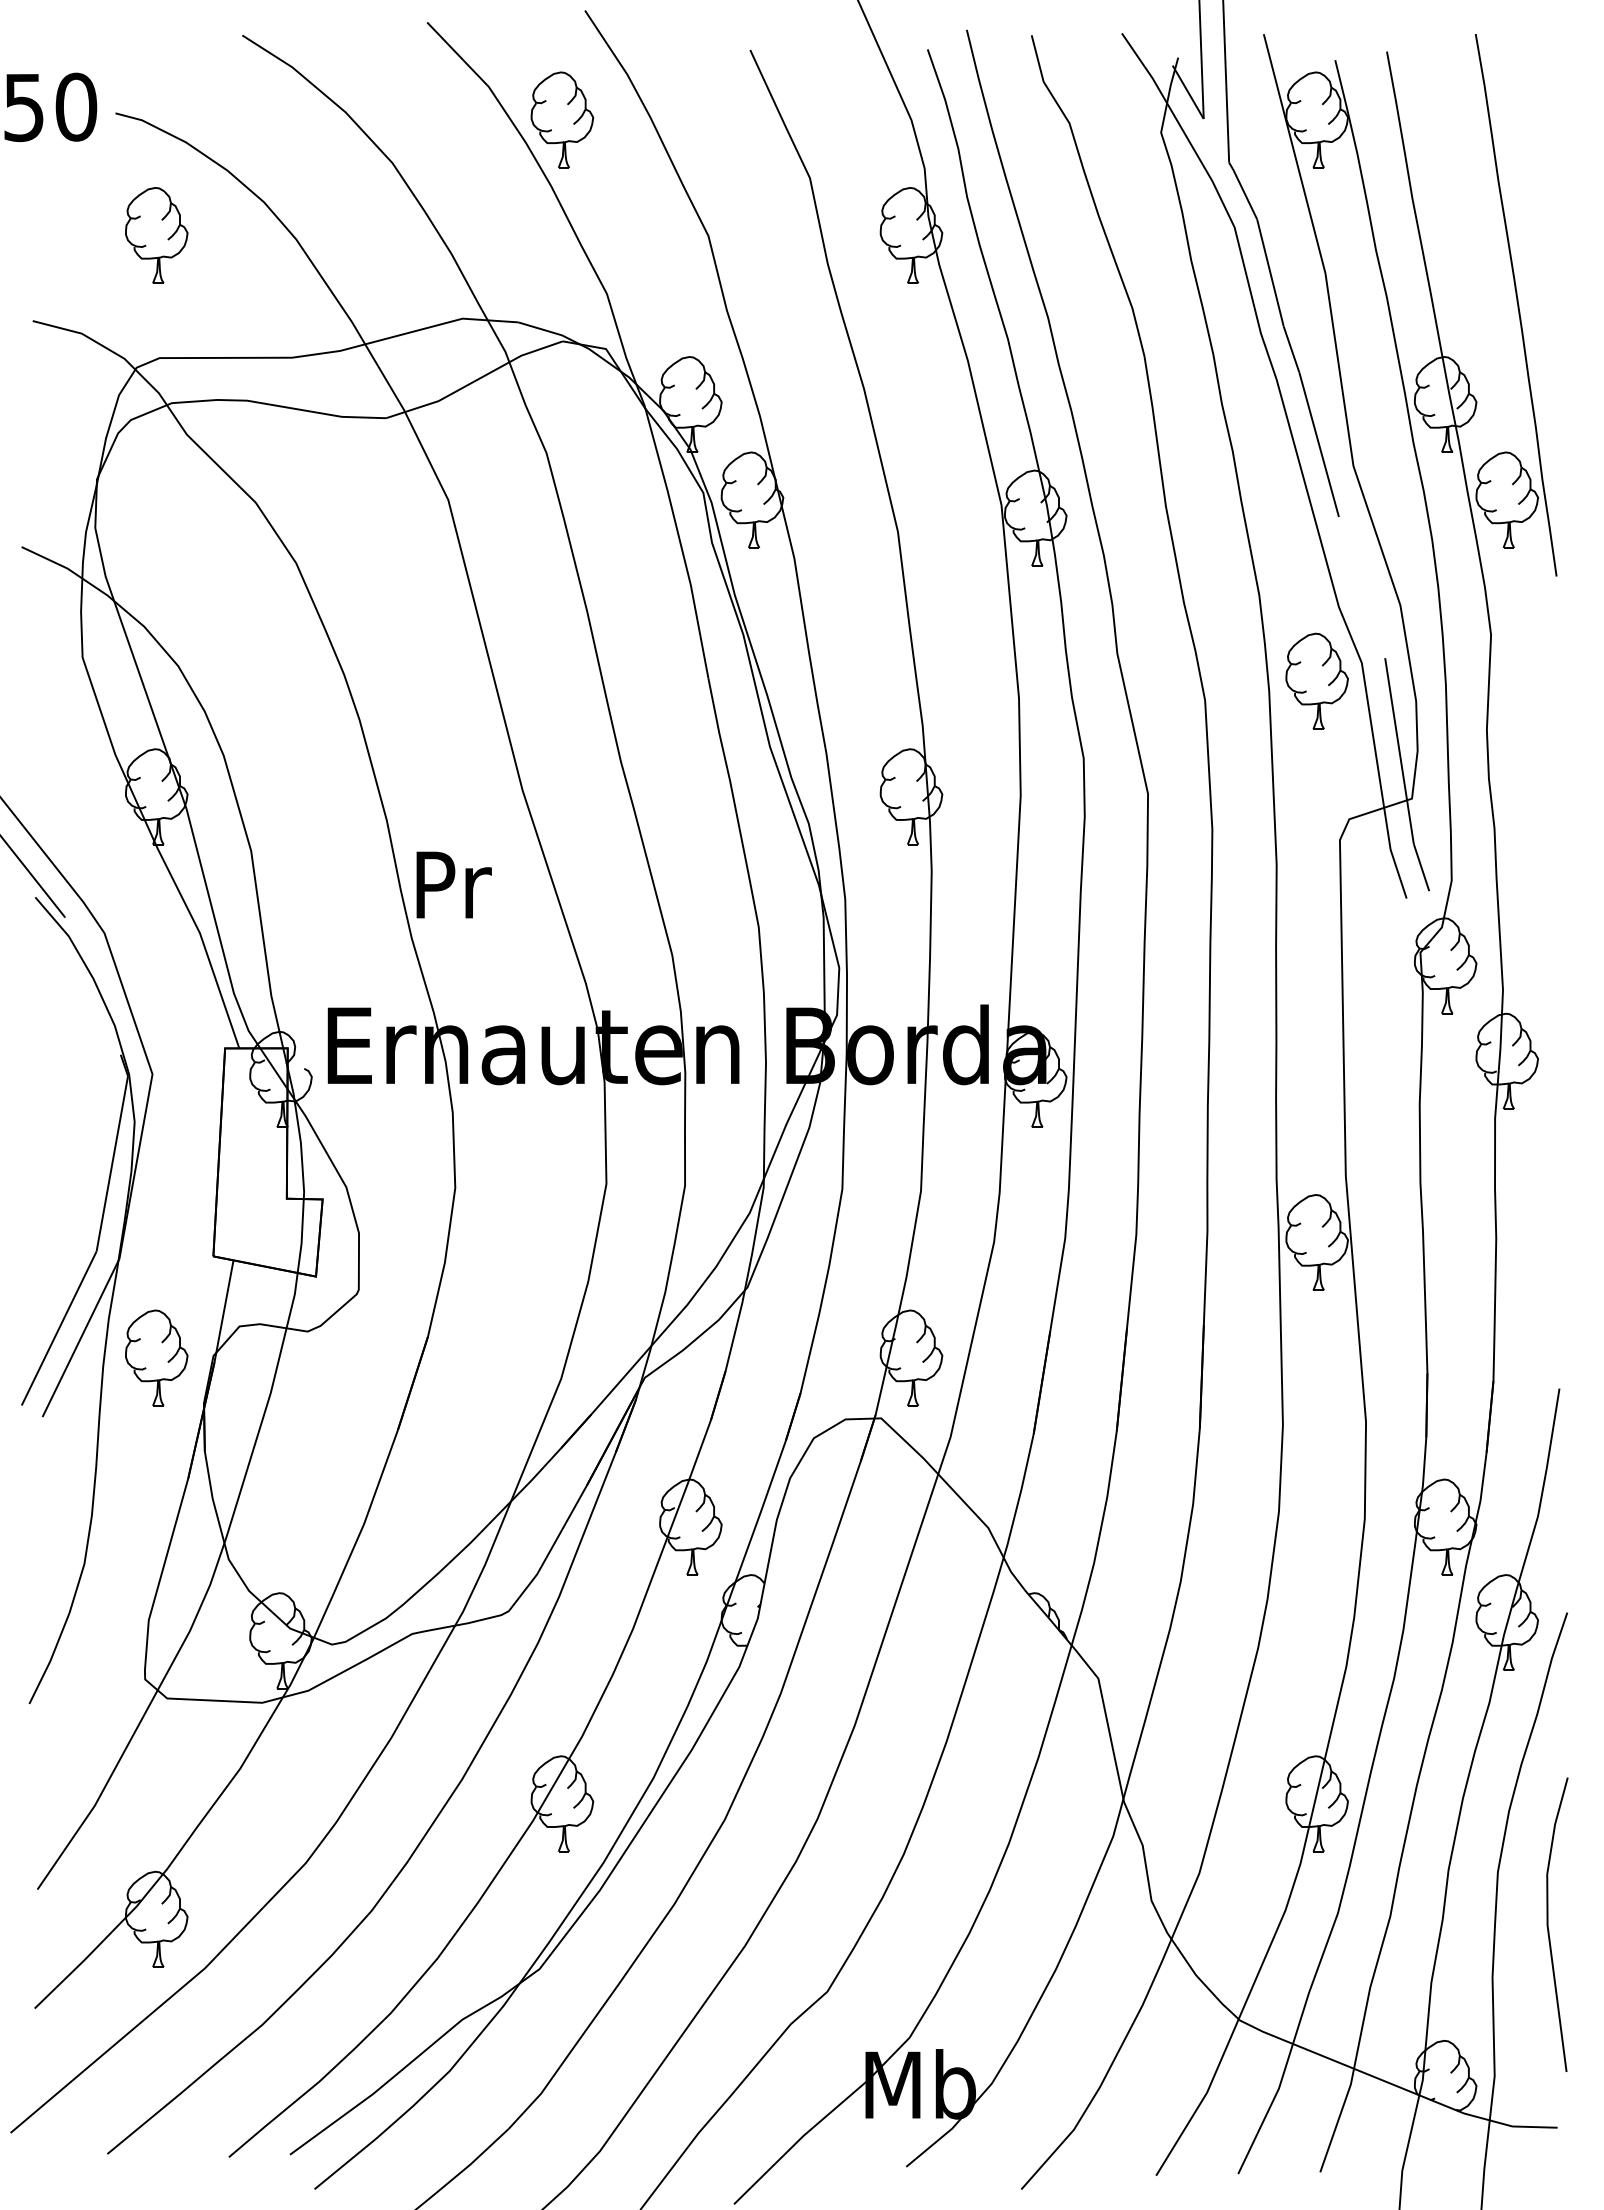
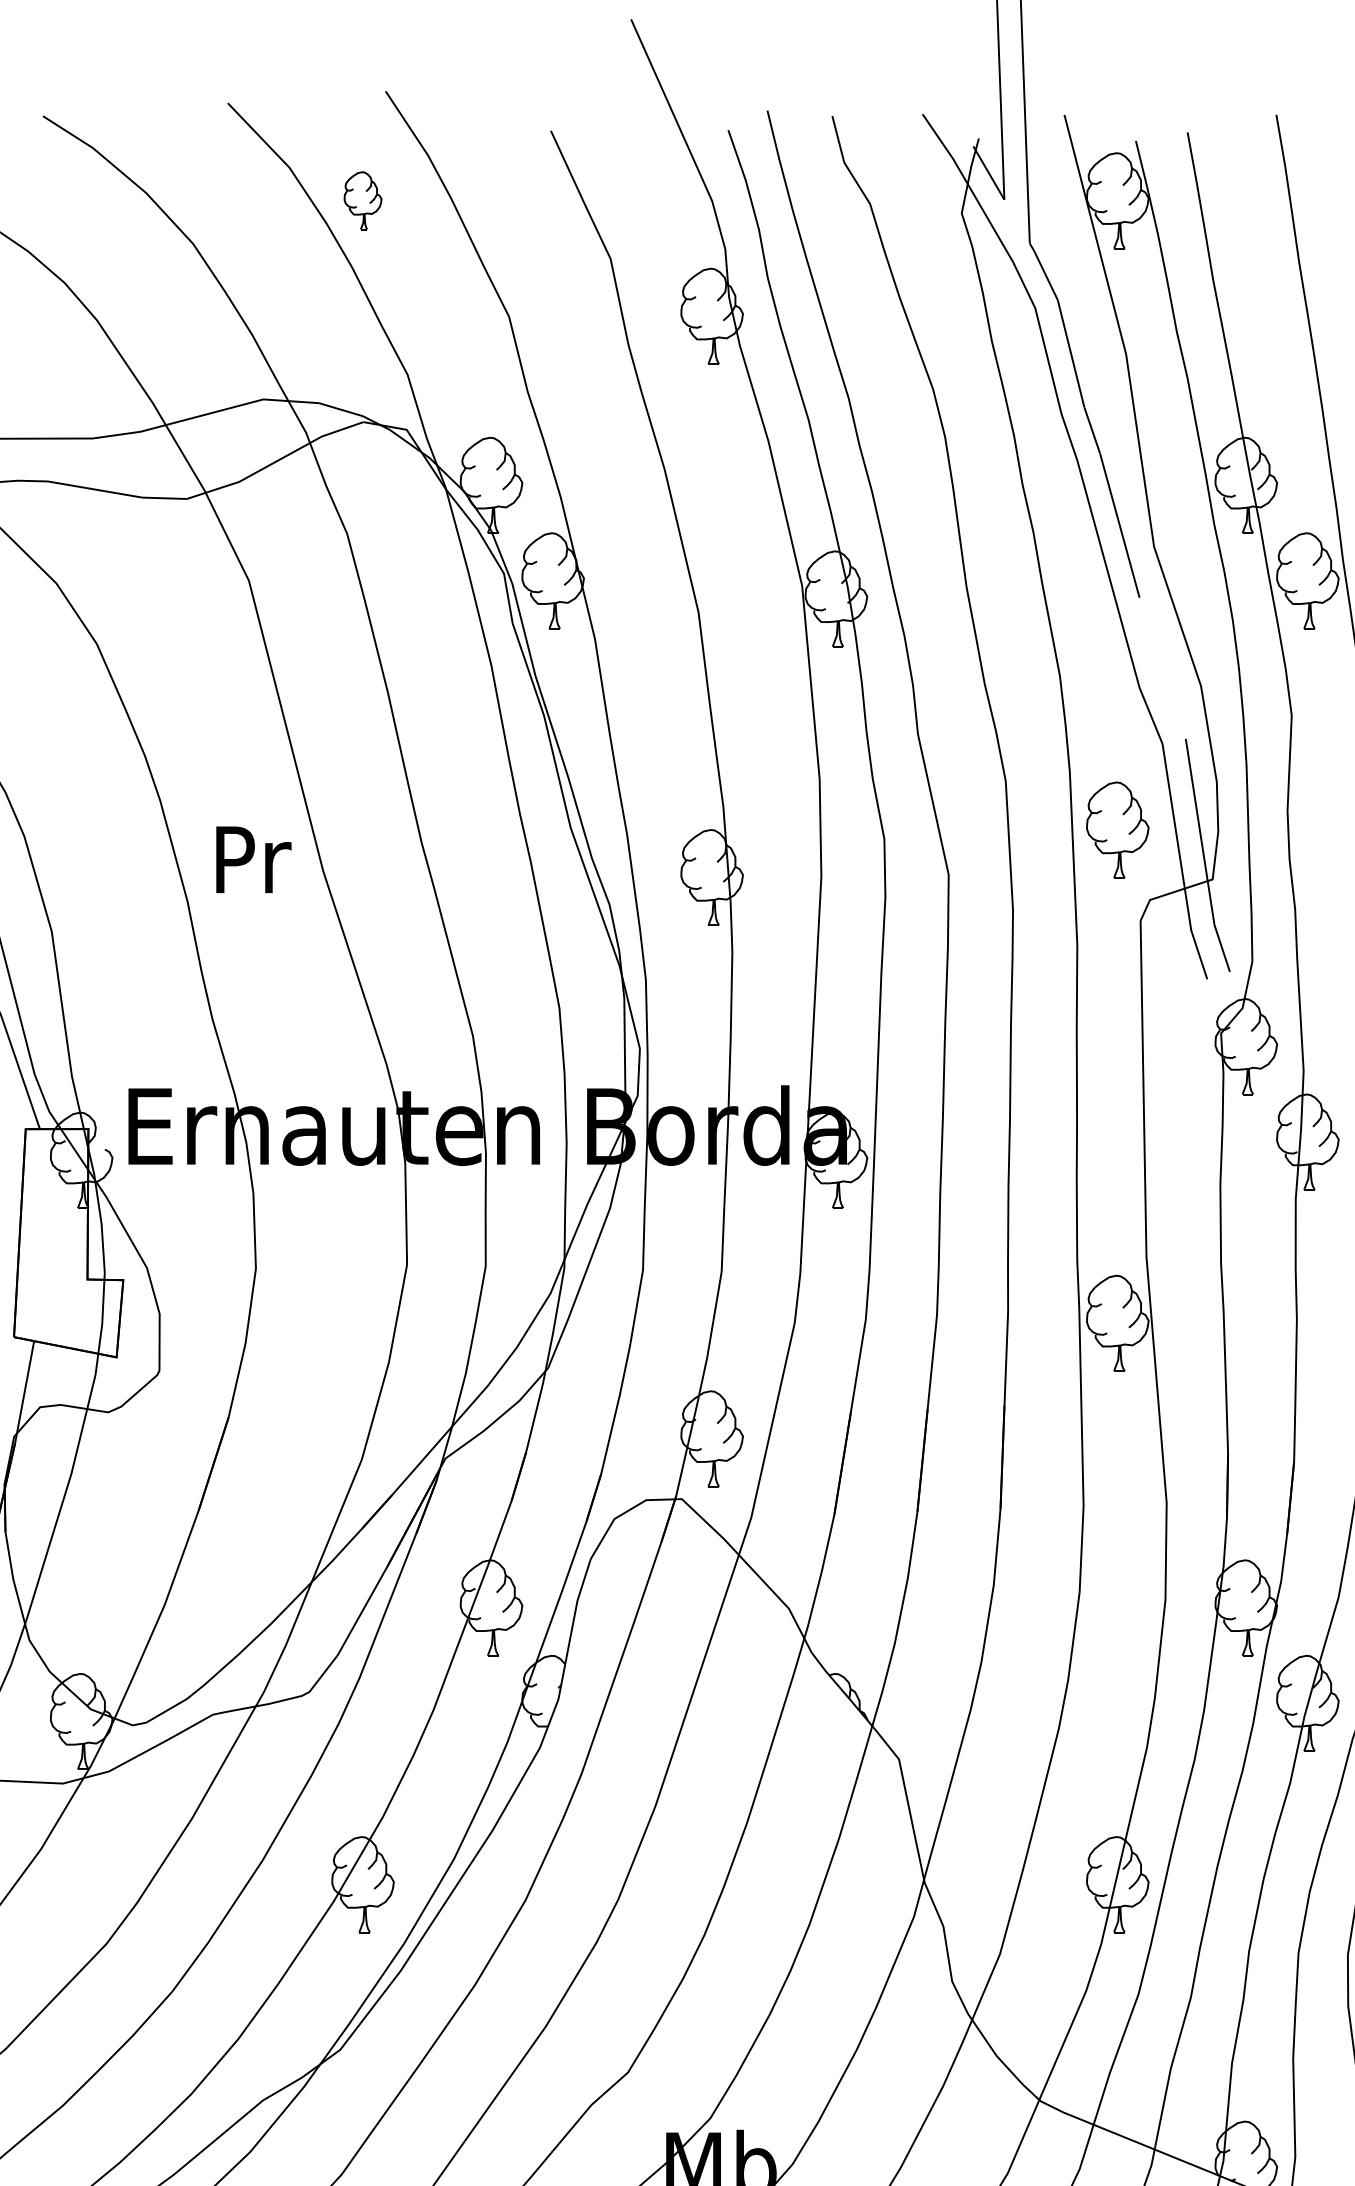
part: (562, 119) -> (363, 200), size x0.6
part: (1316, 680) -> (1117, 829), moved
text: (453, 884) -> (253, 859), moved

